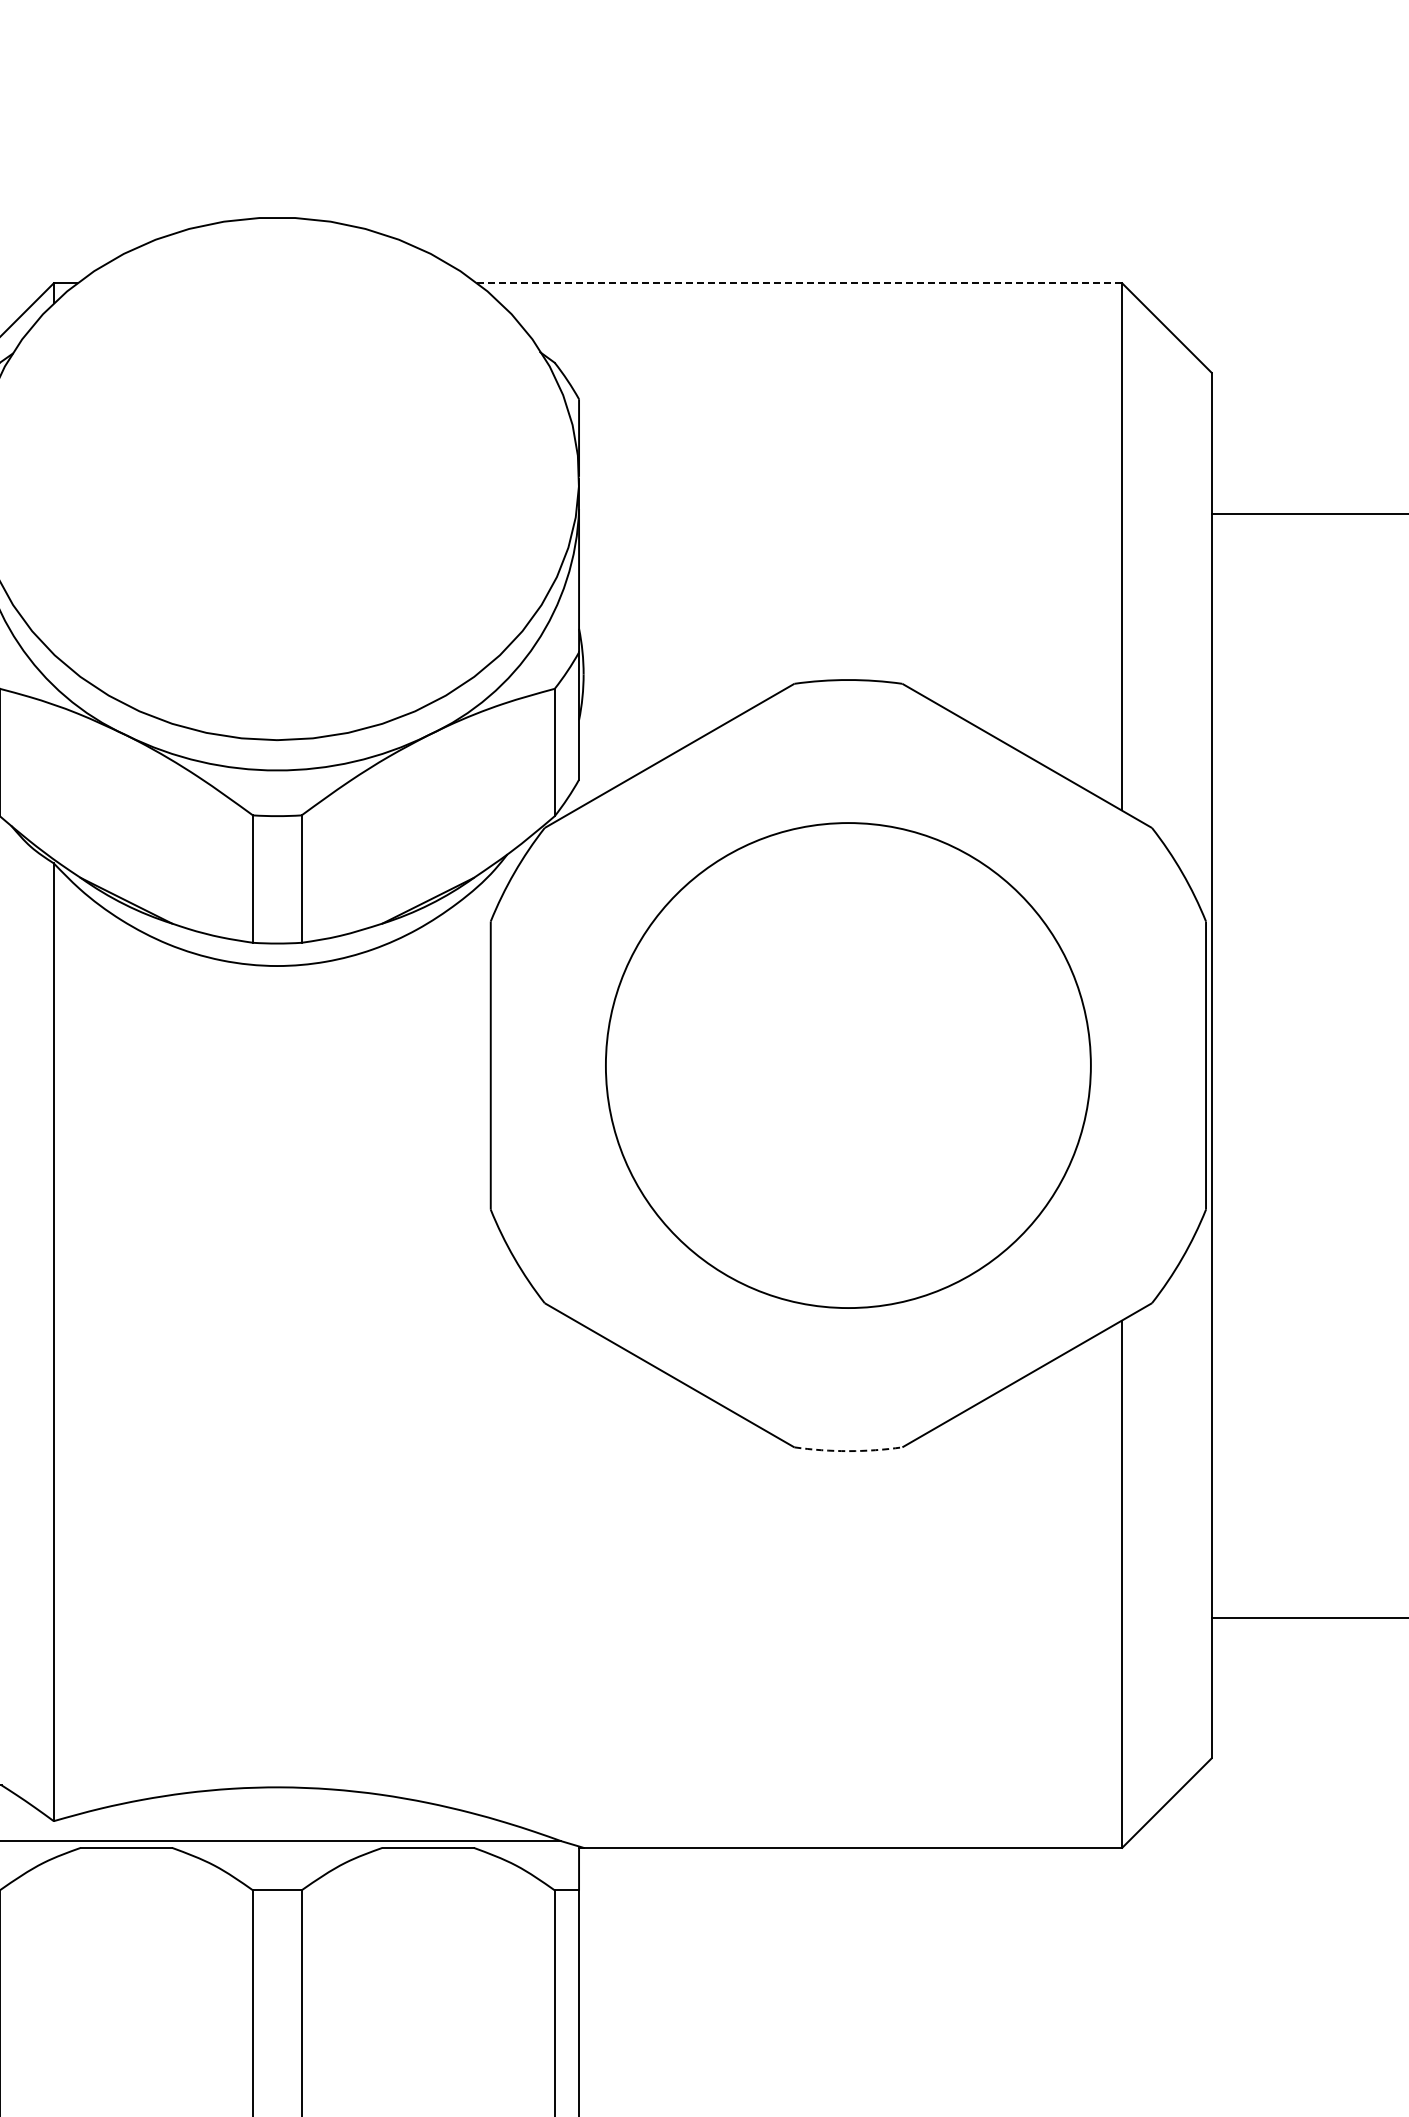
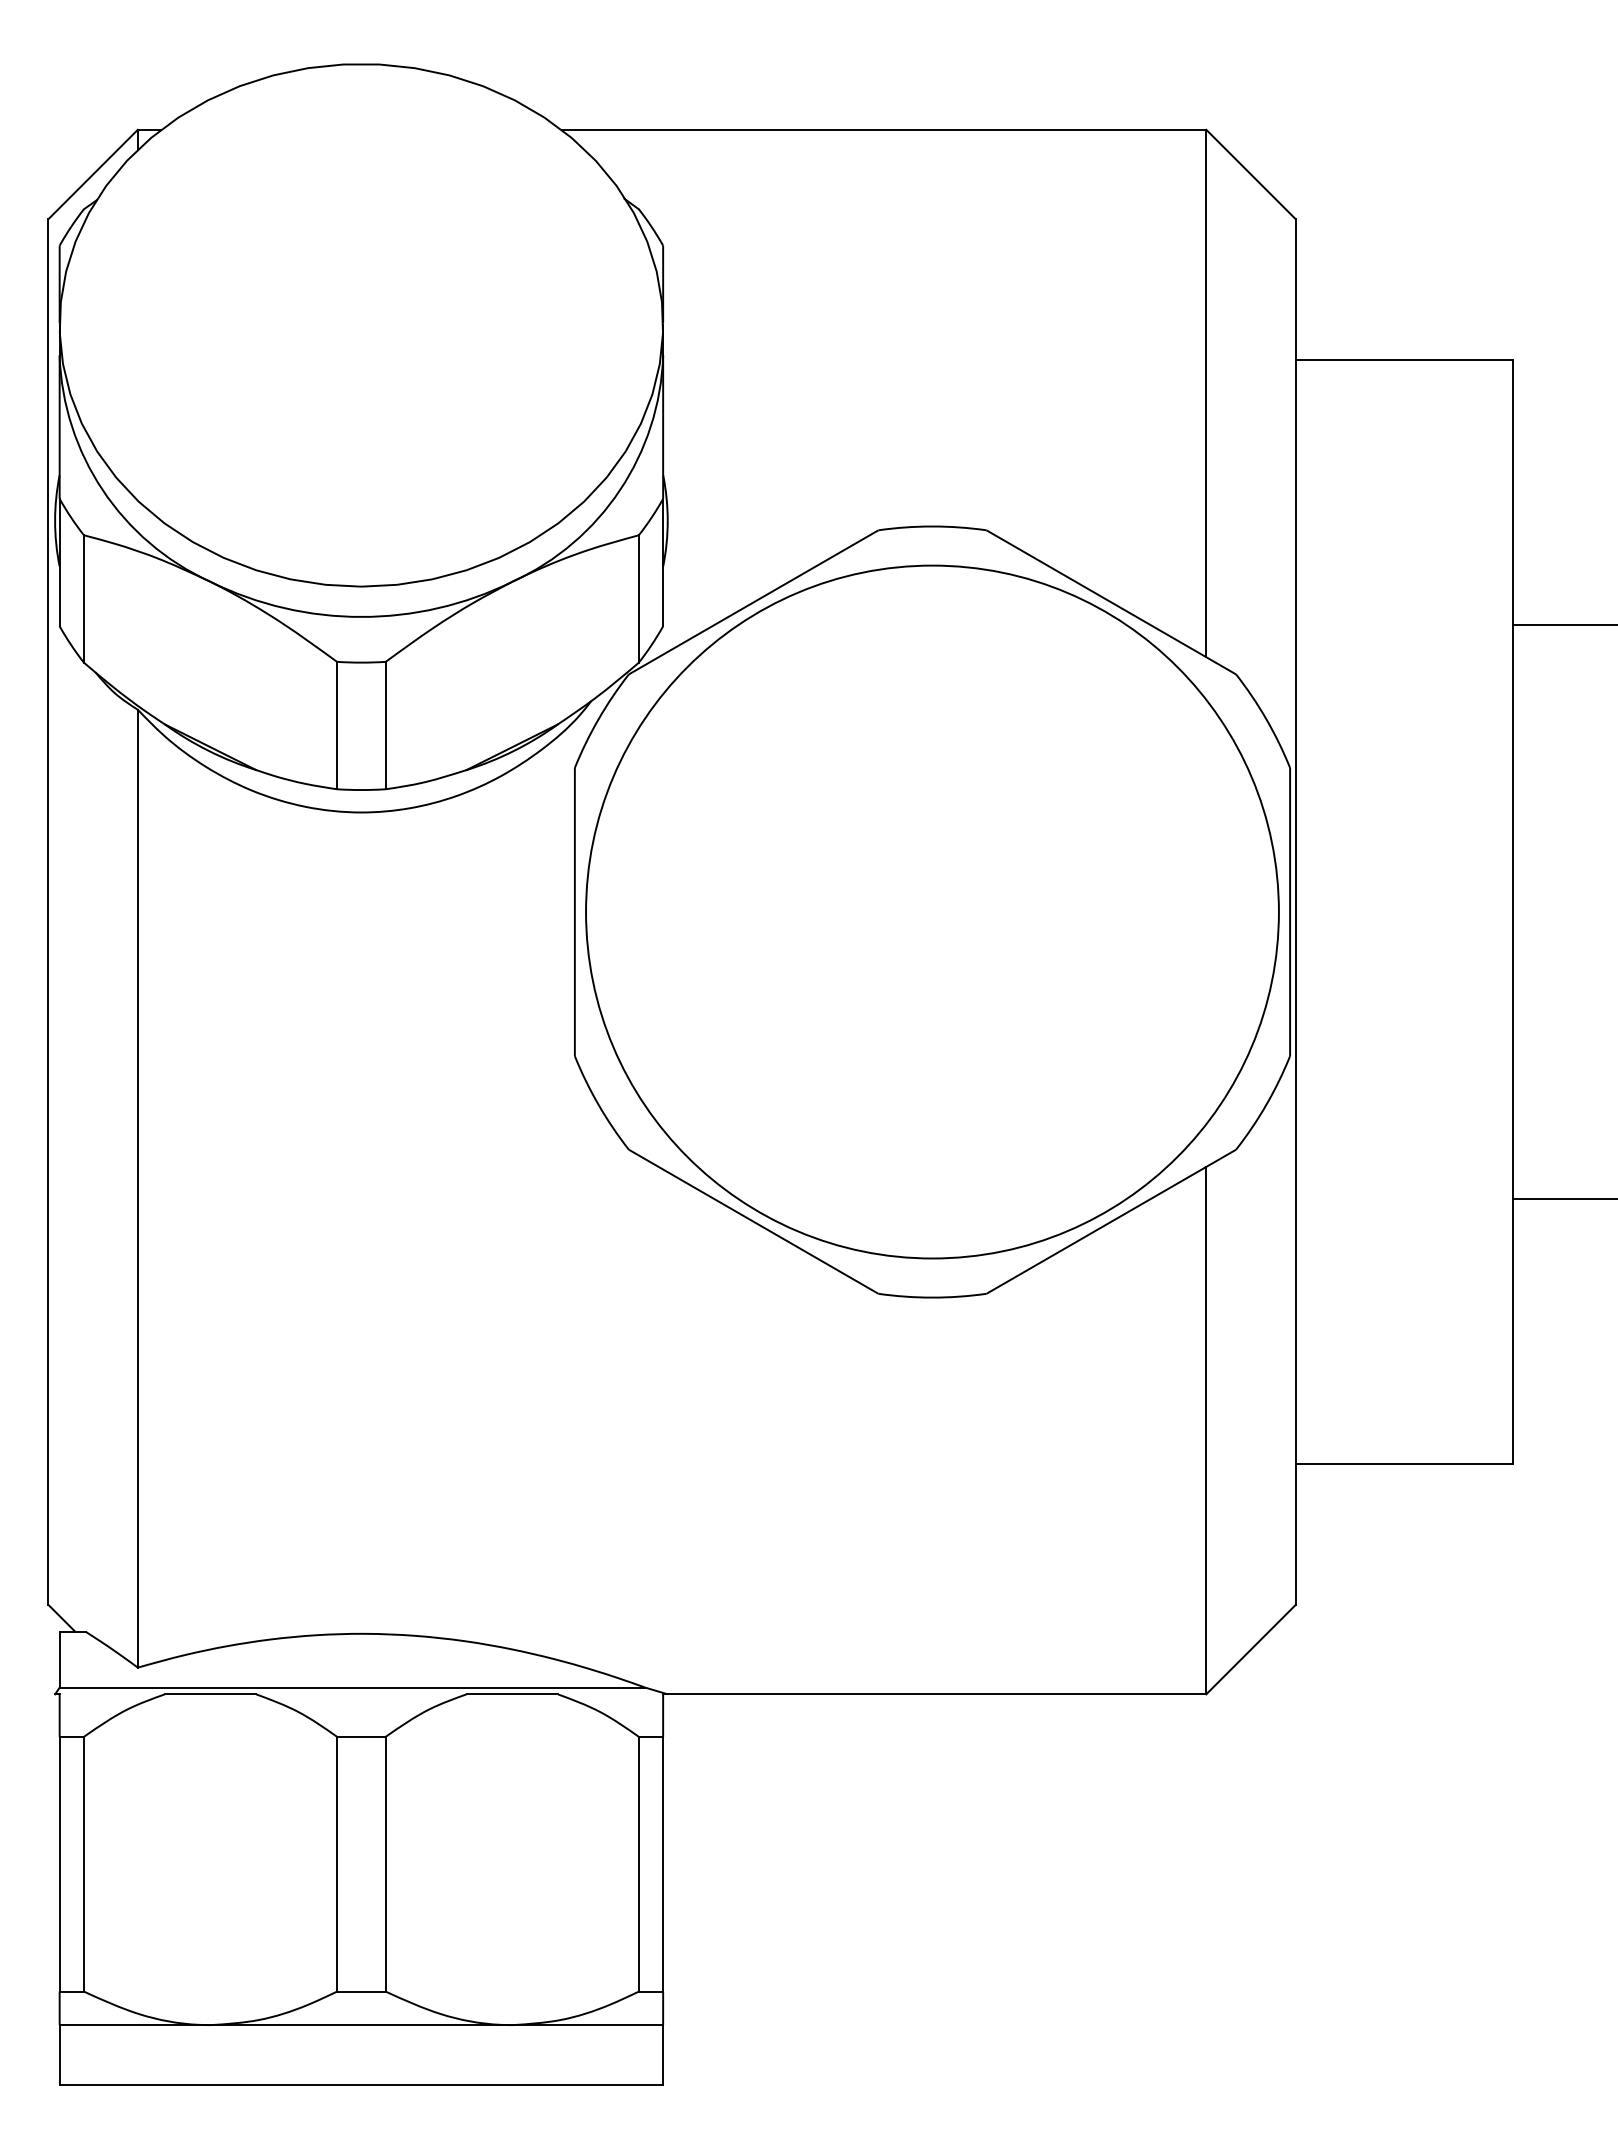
line: (799, 283) -> (883, 129), dashed -> solid
circle: (848, 1065) -> (932, 911), size x1.43
arc: (848, 1451) -> (932, 1297), dashed -> solid

